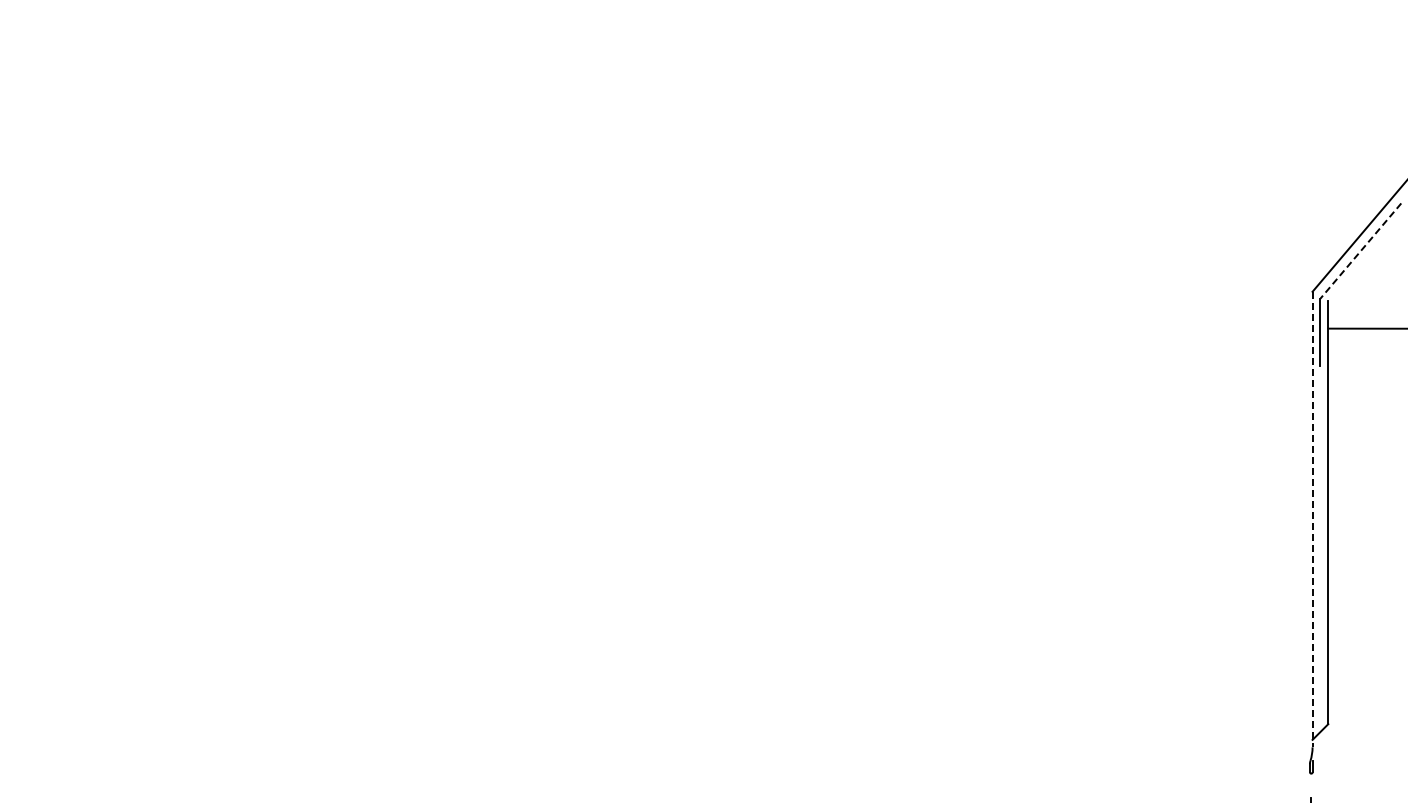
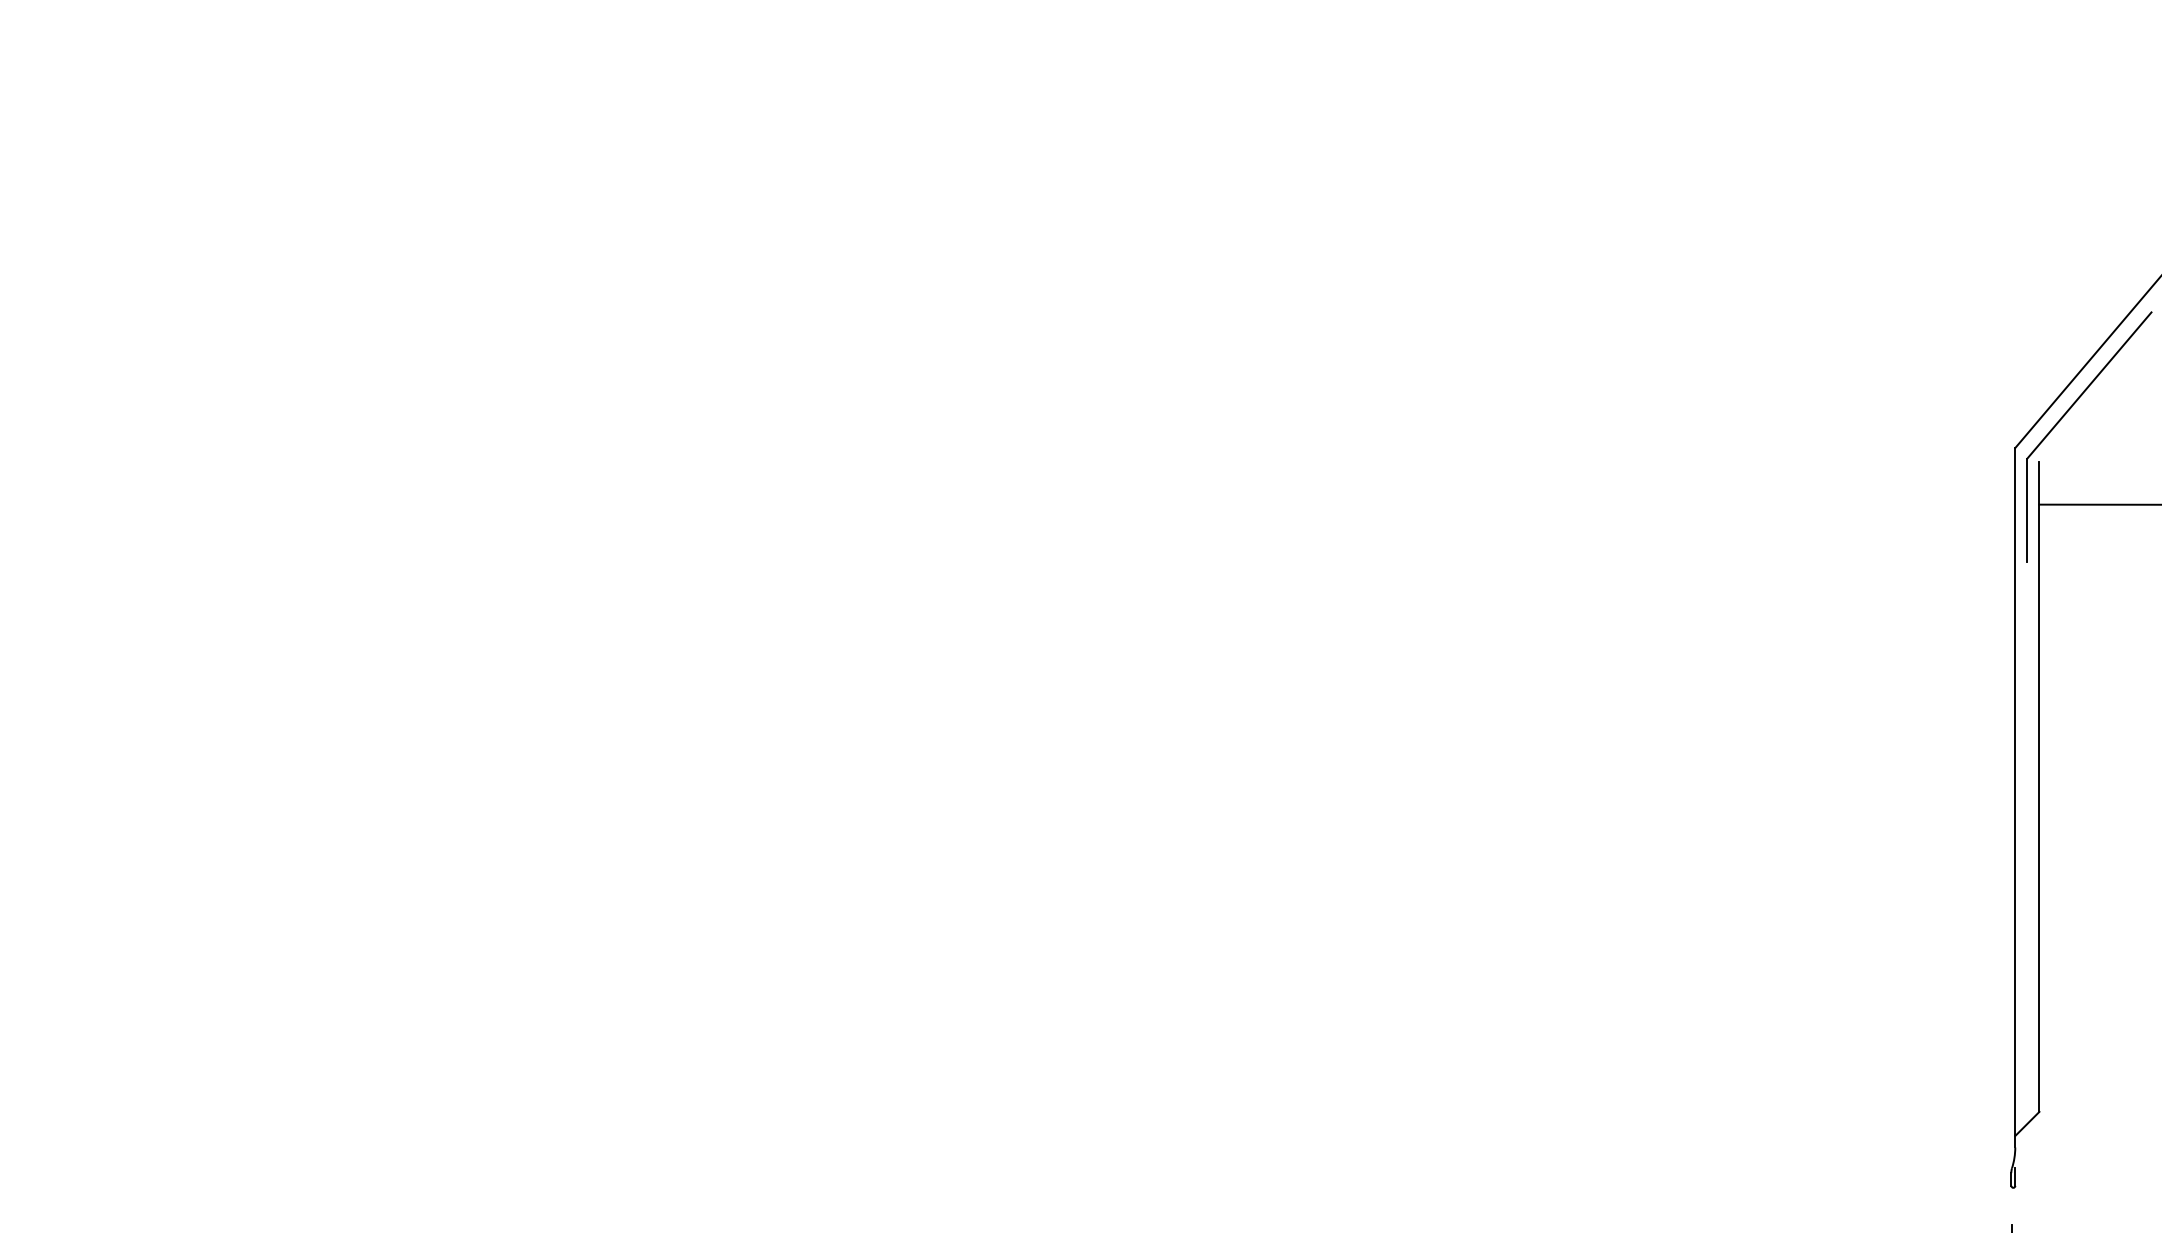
line: (1360, 251) -> (2088, 386), dashed -> solid
line: (1312, 519) -> (2015, 797), dashed -> solid

